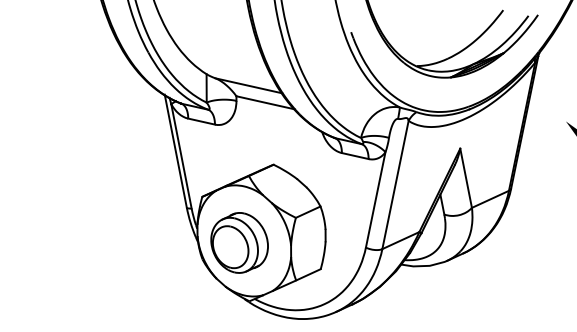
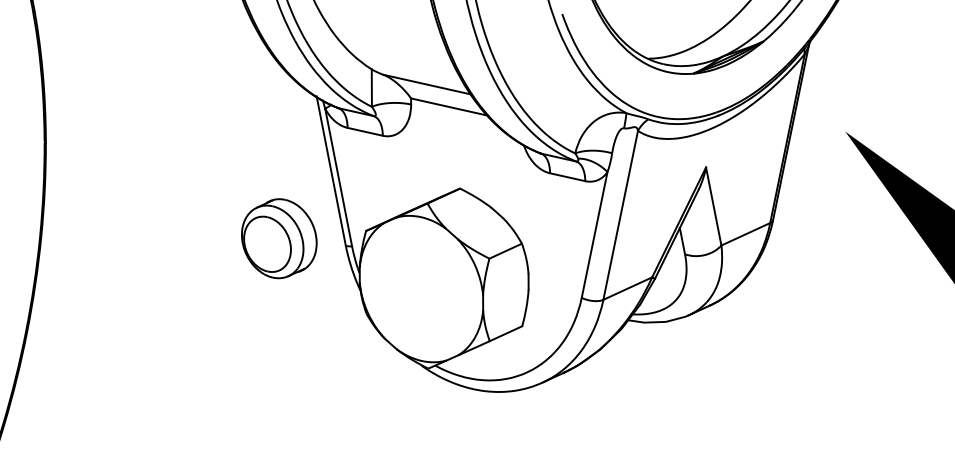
part: (239, 242) -> (279, 238), moved

